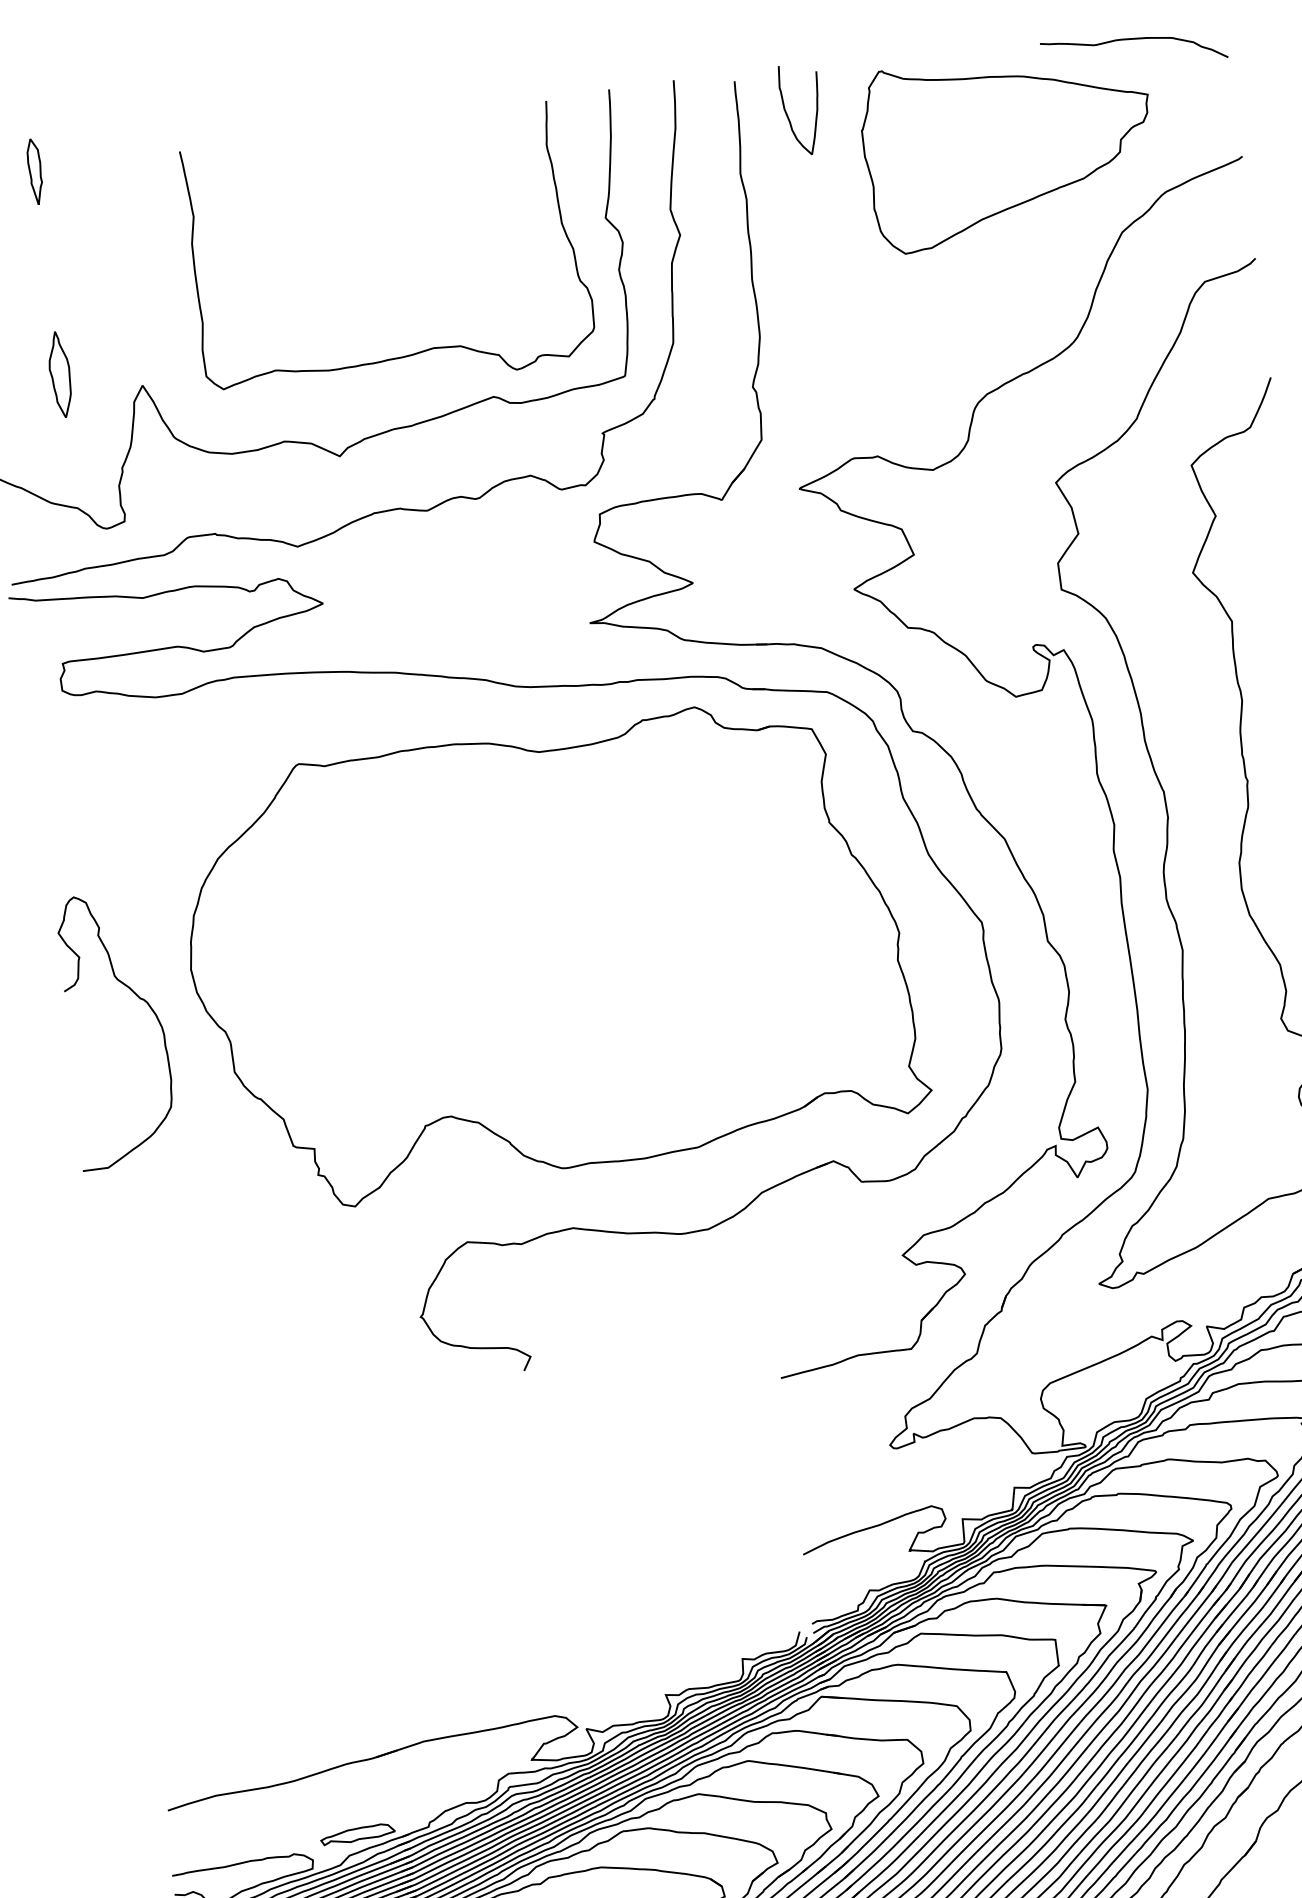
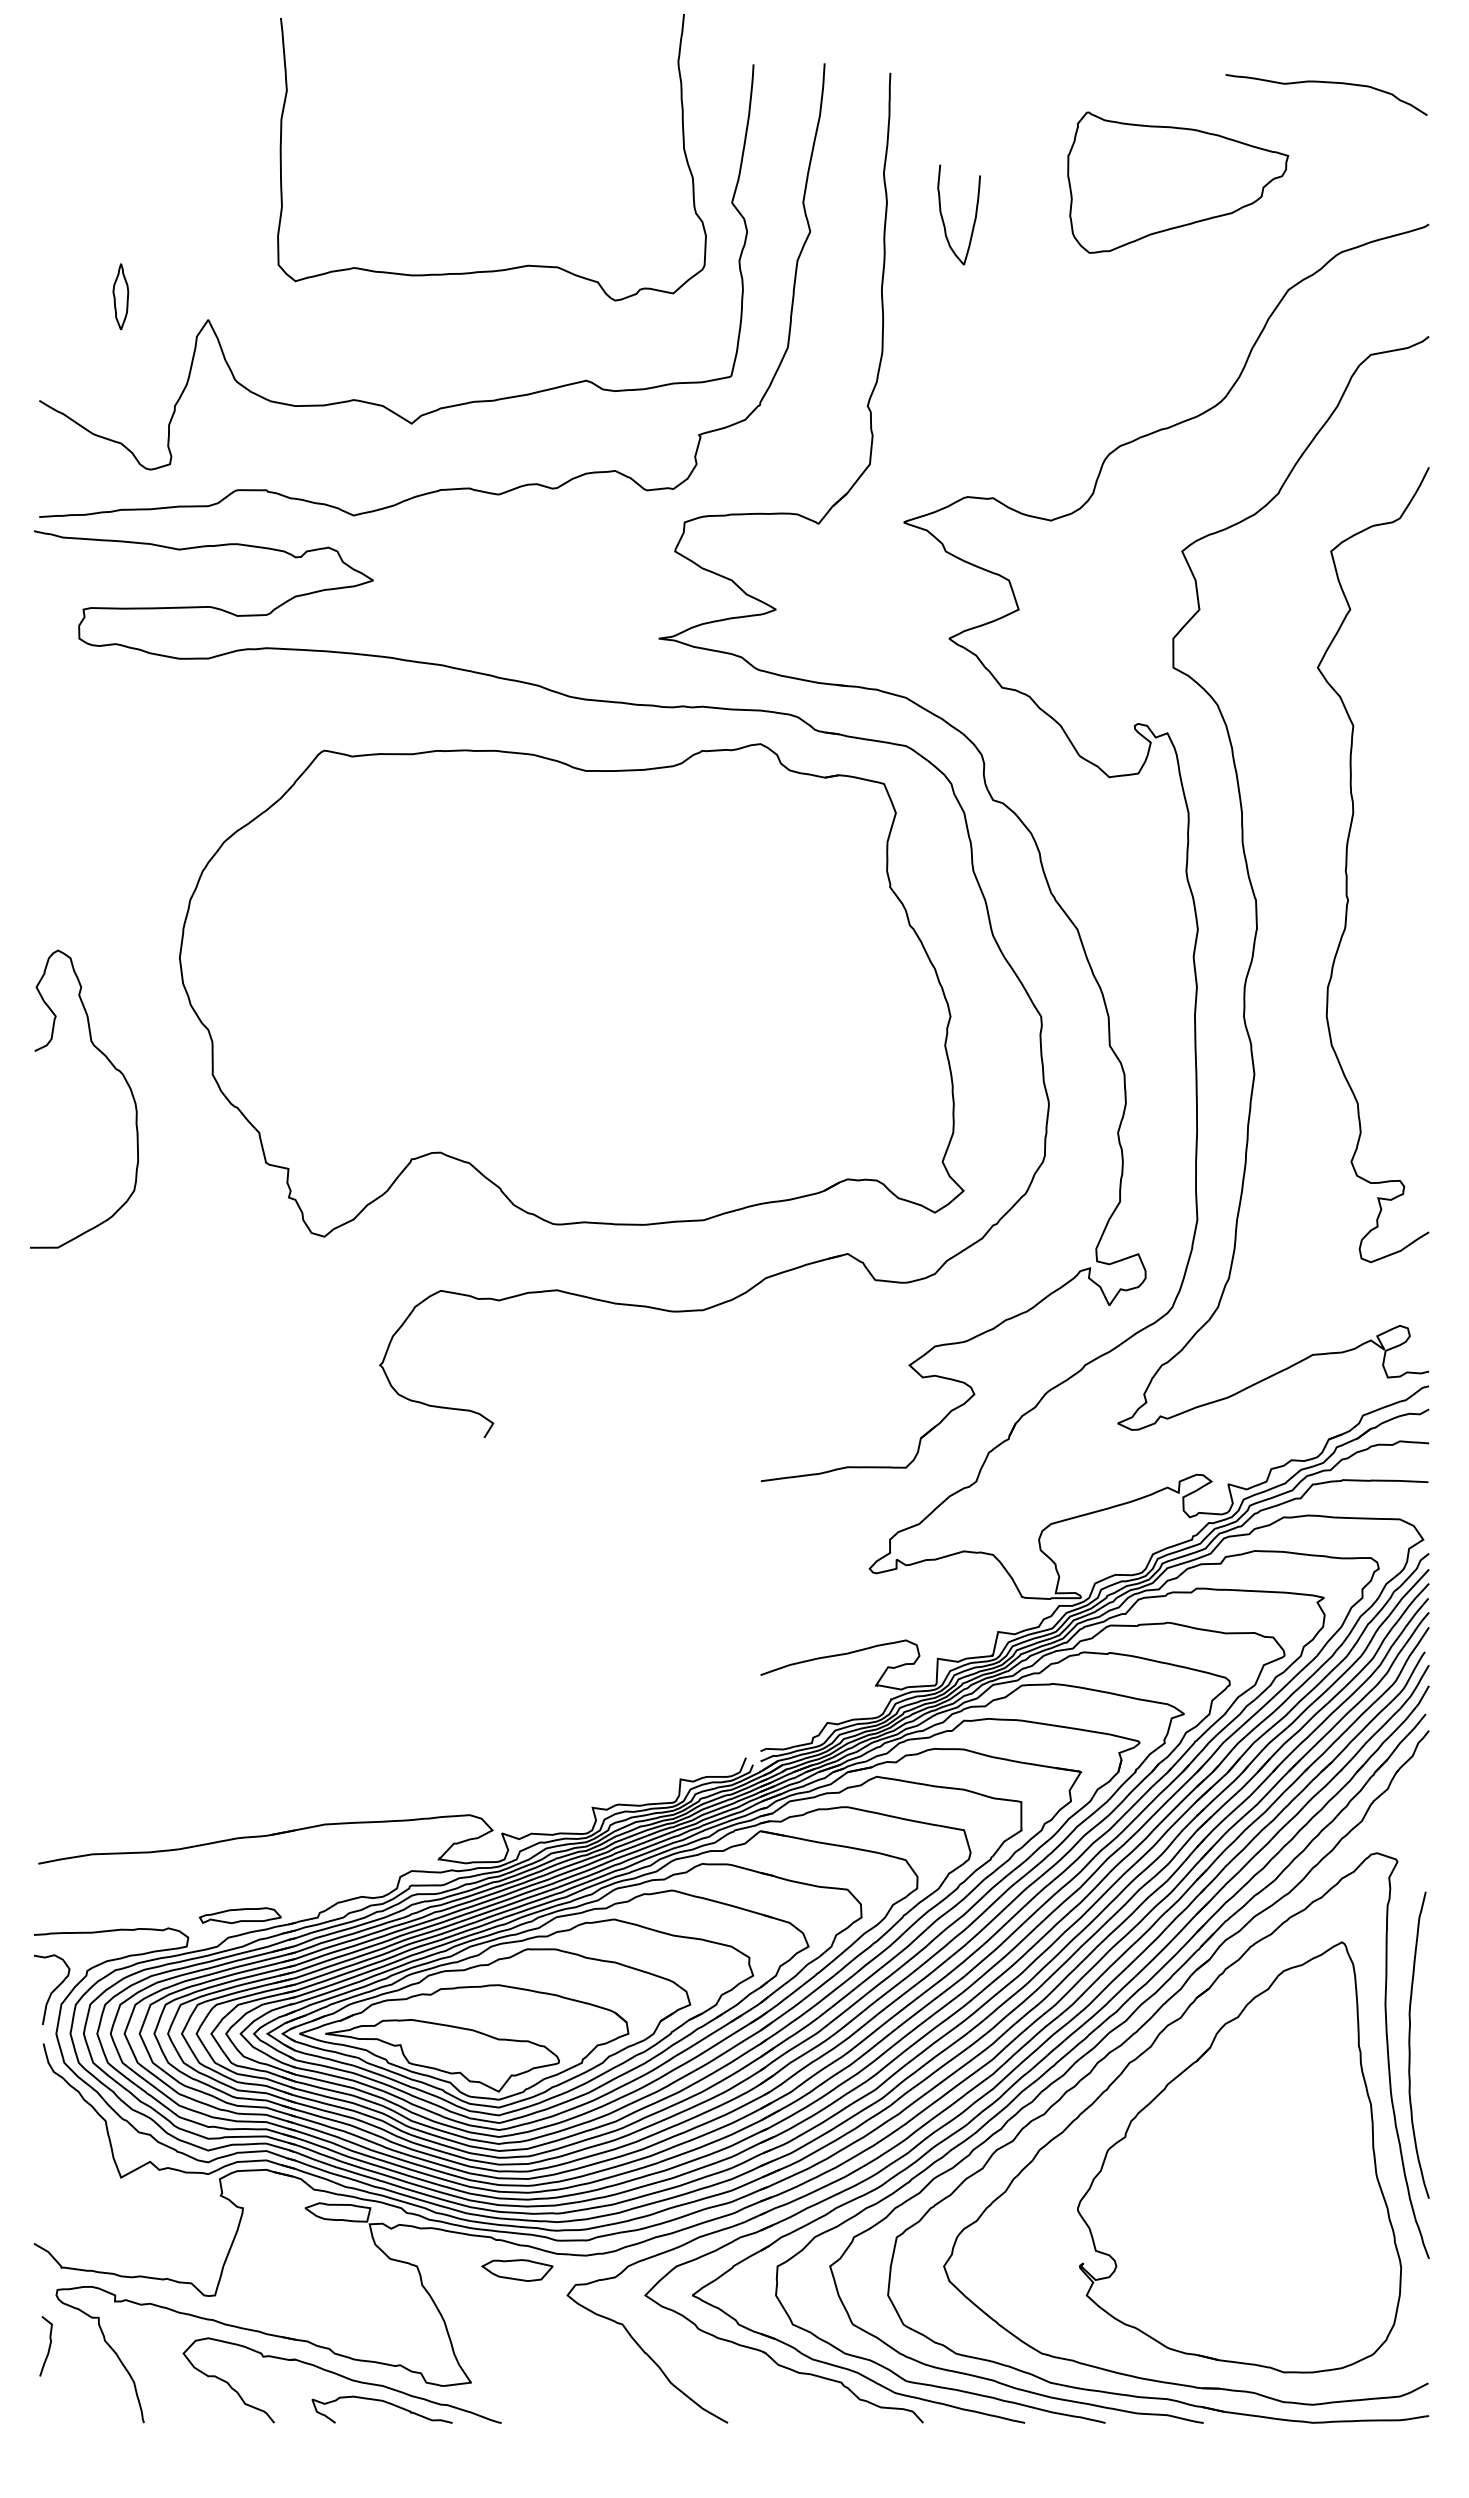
curve: (788, 114) -> (943, 218), moved
part: (1009, 147) -> (1178, 182), size x0.7
part: (34, 171) -> (121, 73), removed
curve: (418, 351) -> (511, 267), moved
part: (59, 374) -> (120, 296), size x0.7
curve: (138, 998) -> (114, 1068), moved

